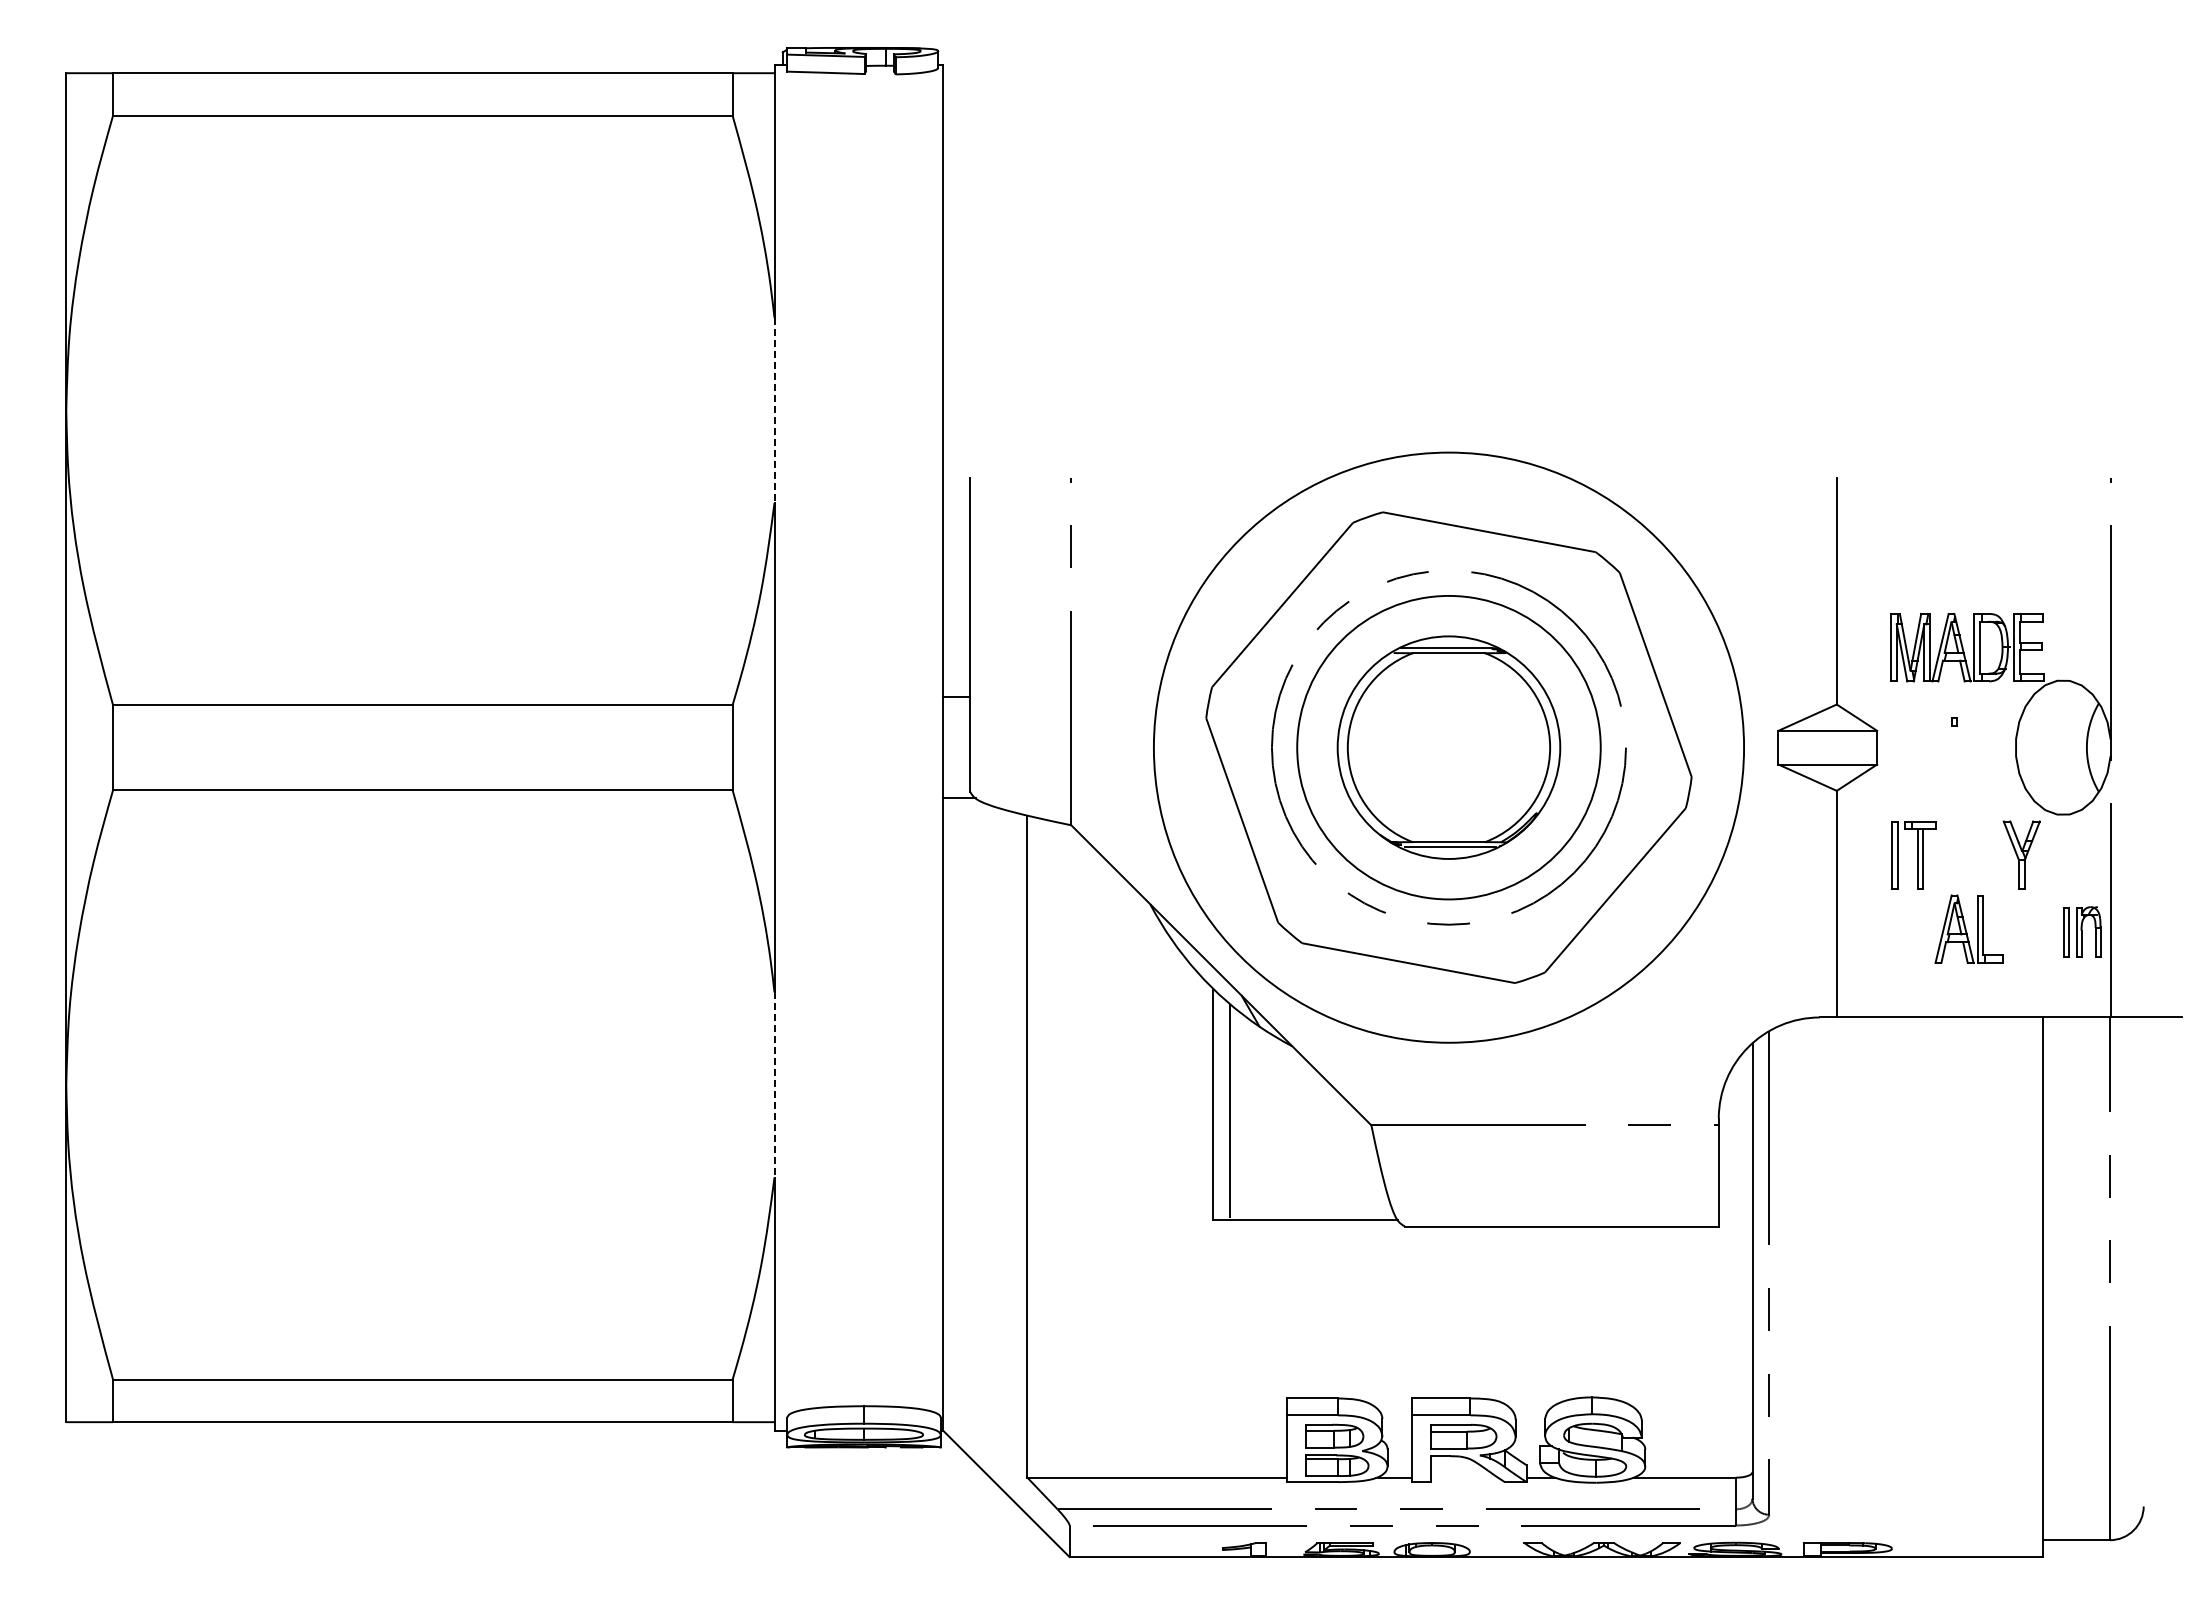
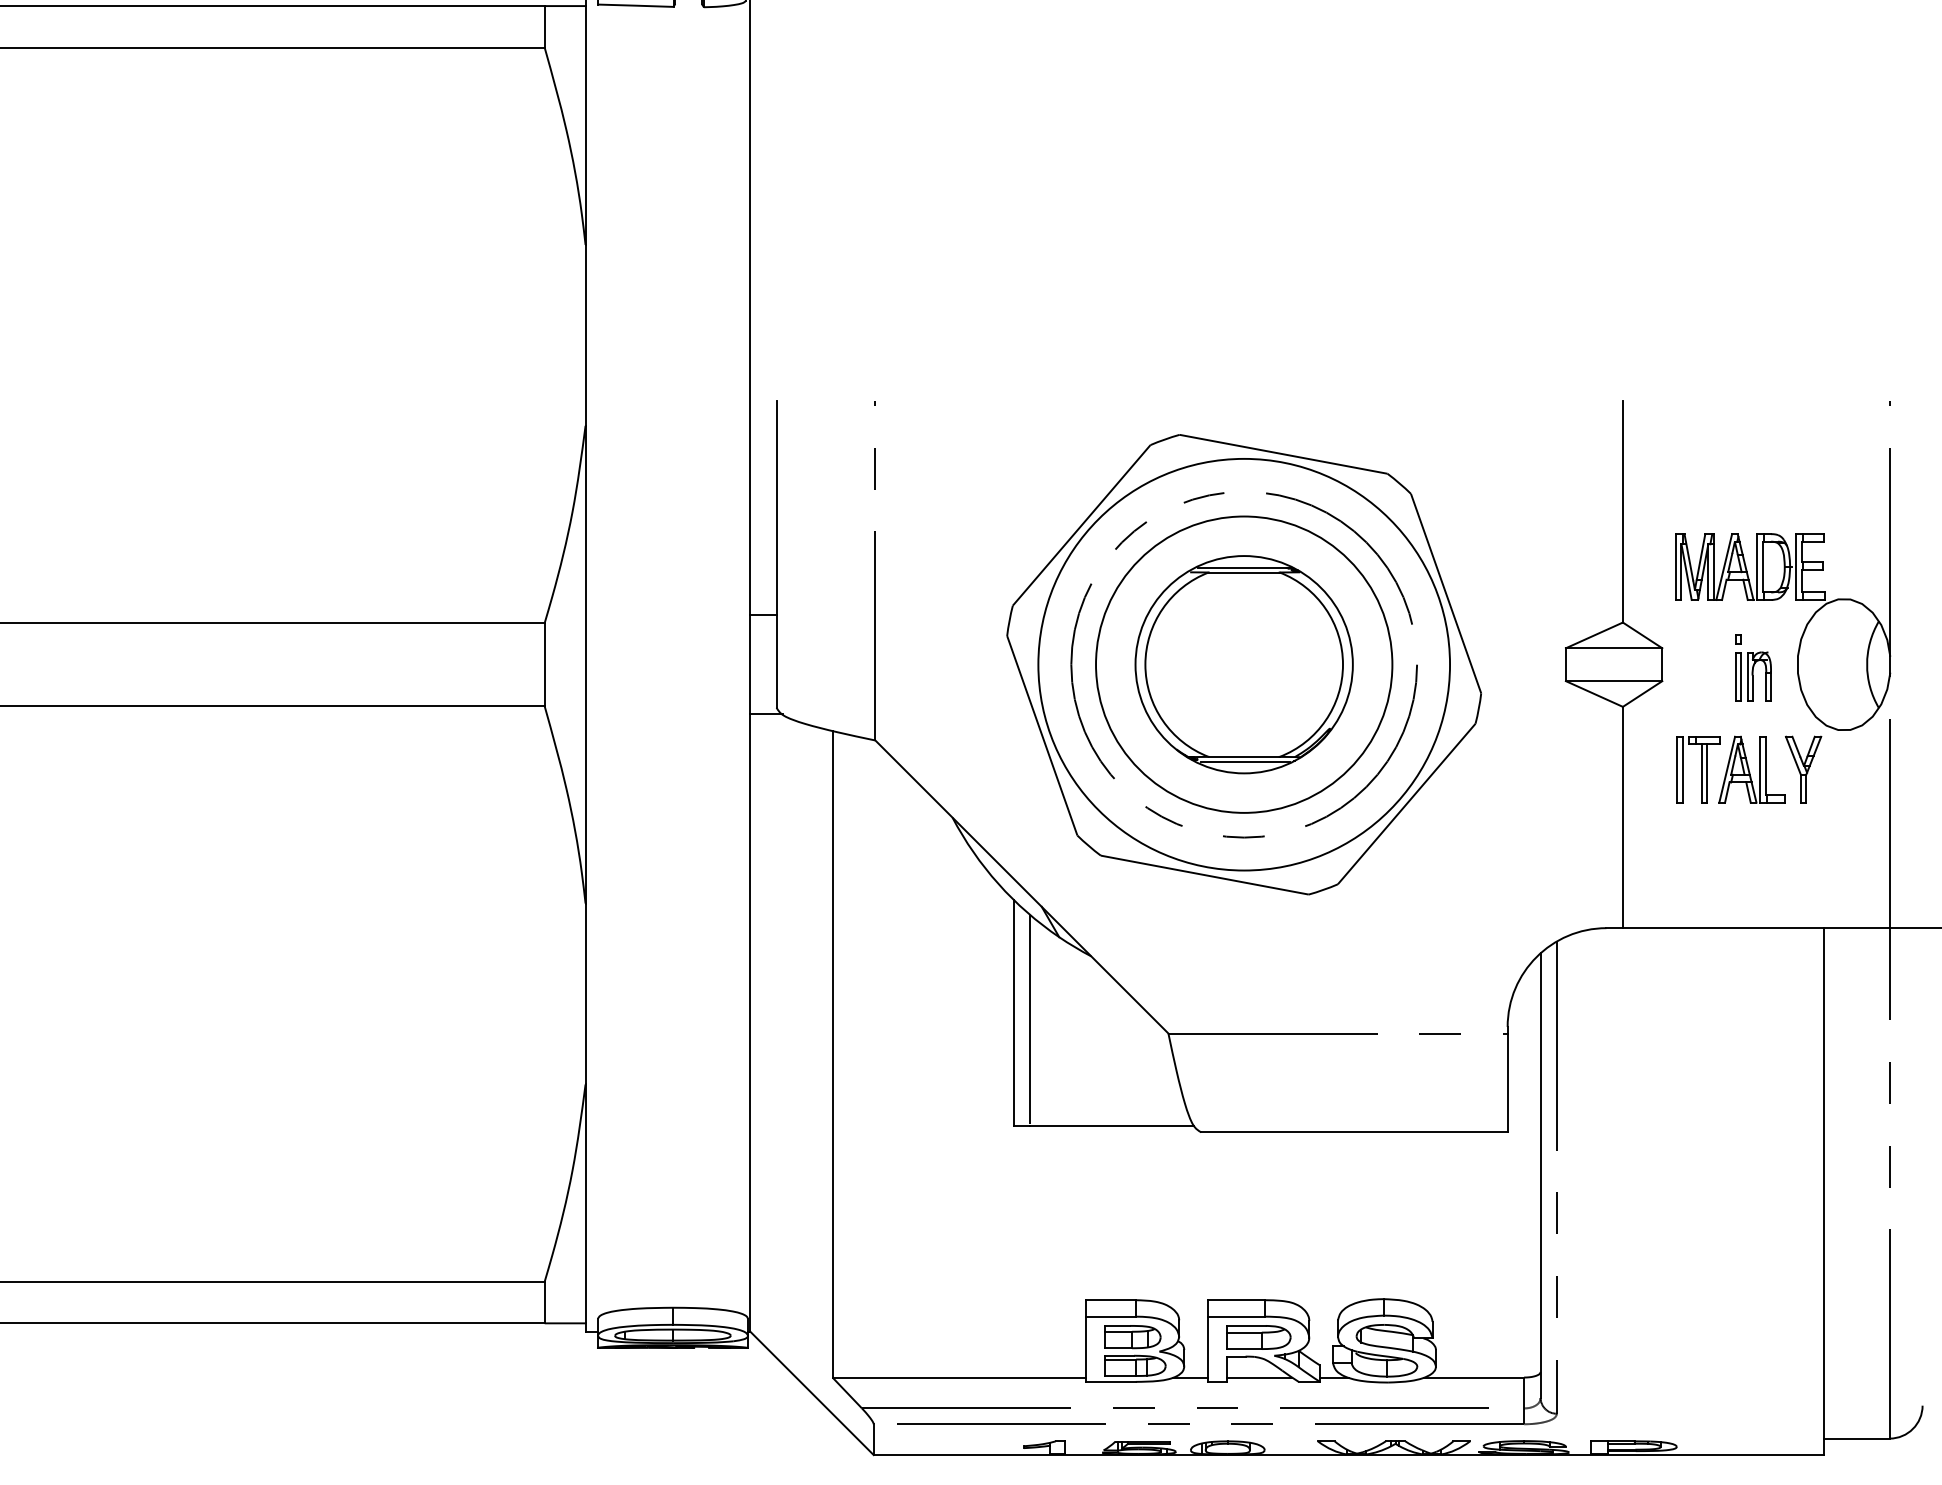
line: (774, 410) -> (585, 335), dashed -> solid
circle: (1448, 747) -> (1243, 664), size x0.71
part: (1968, 928) -> (1751, 769), moved
part: (2082, 931) -> (1753, 676), moved
line: (774, 1084) -> (585, 993), dashed -> solid
line: (1464, 1477) -> (1259, 1377), added

